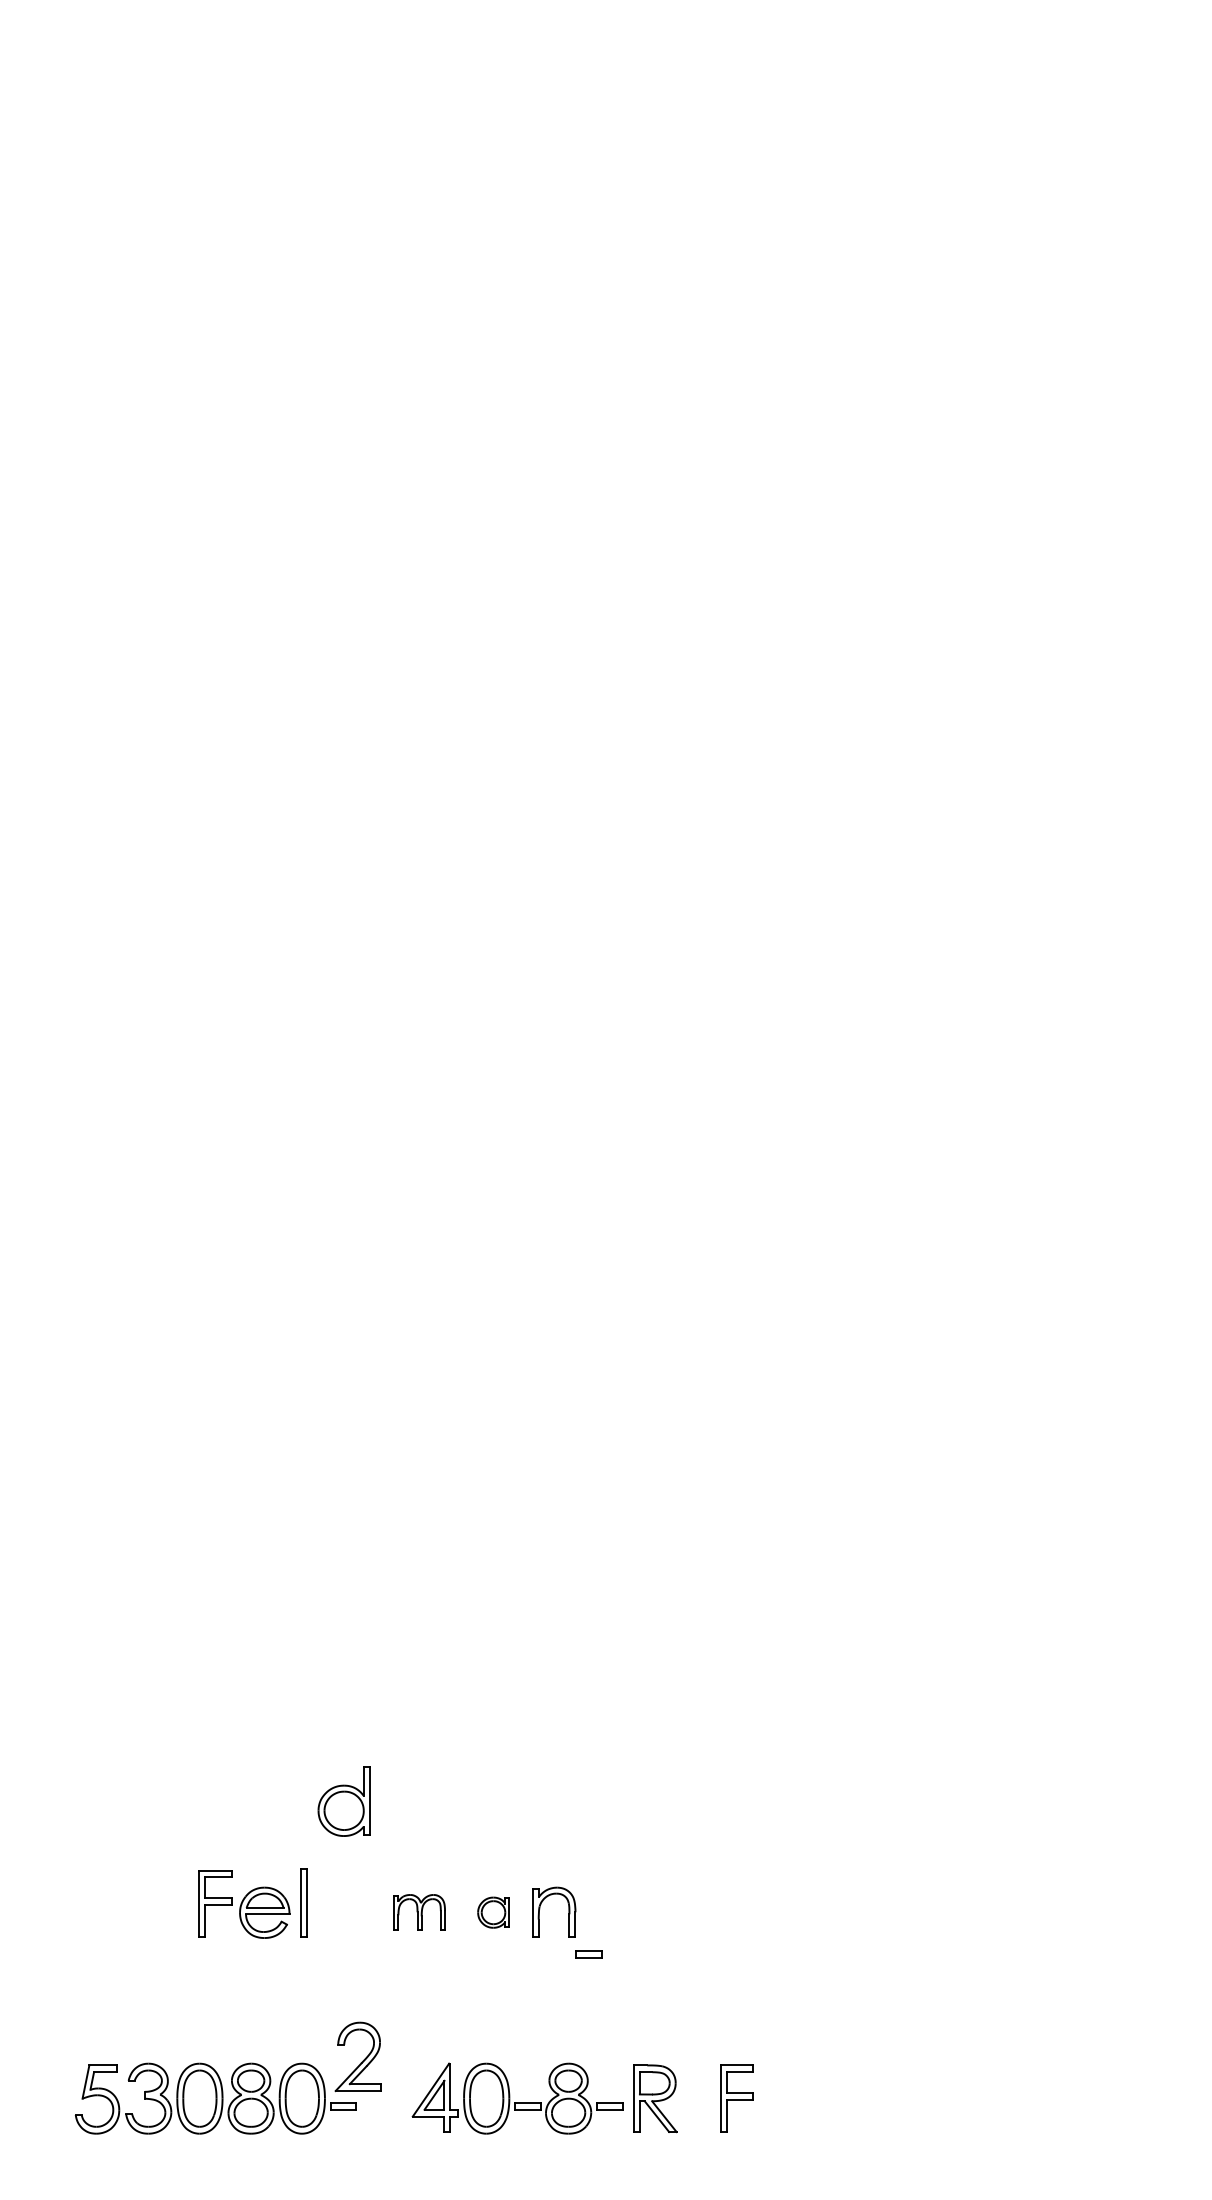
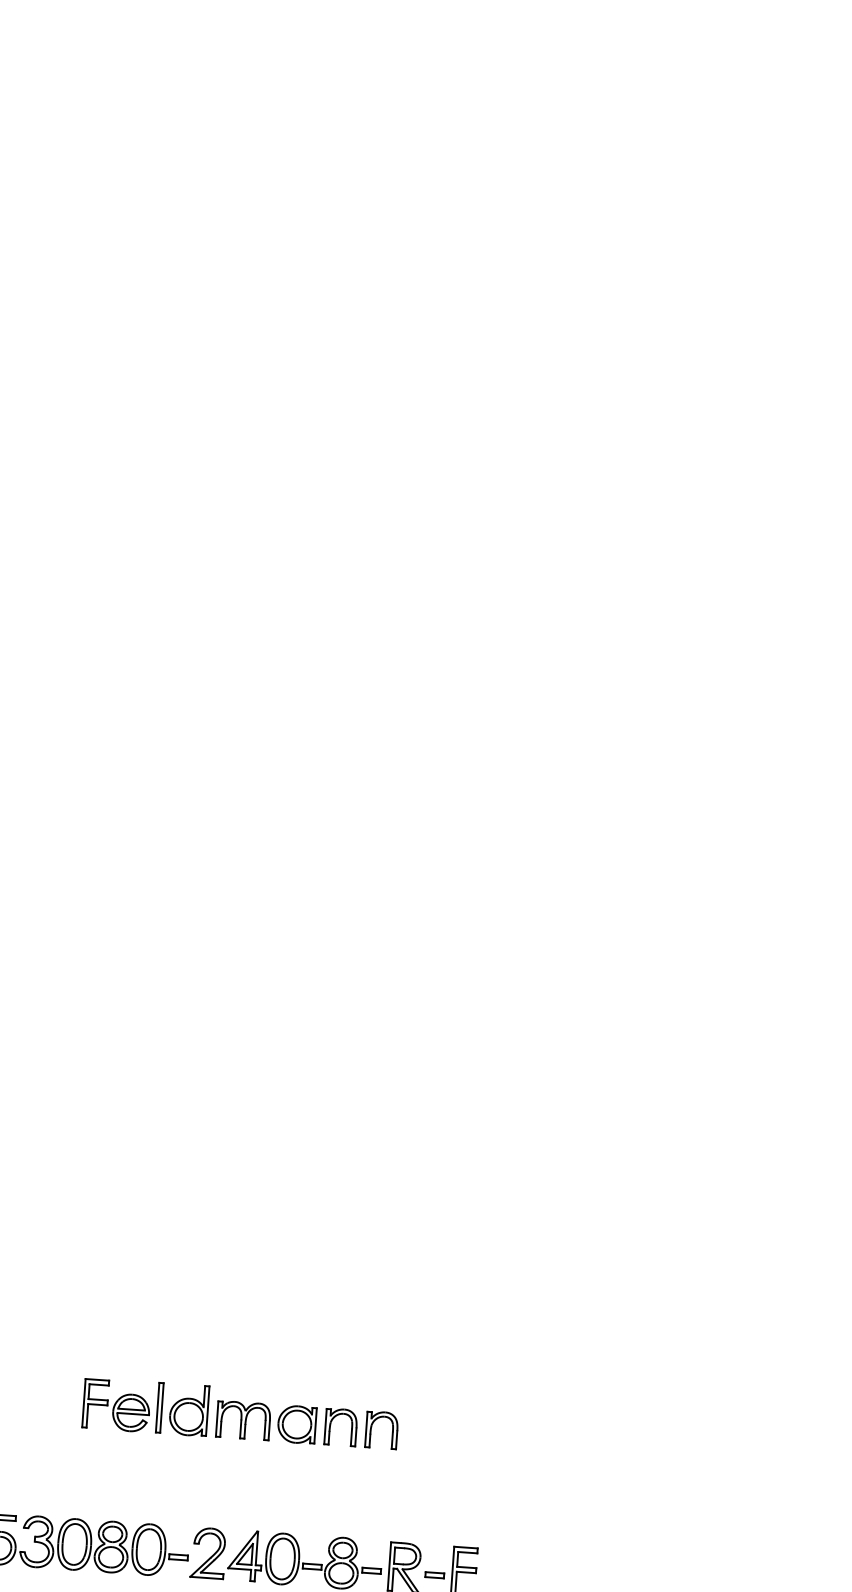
part: (343, 1801) -> (188, 1410), moved
part: (419, 1911) -> (243, 1419), size x1.43
part: (596, 1911) -> (371, 1428), added
part: (493, 1912) -> (297, 1424), size x1.67
part: (588, 1954) -> (434, 1575), moved
part: (362, 2060) -> (211, 1556), moved

